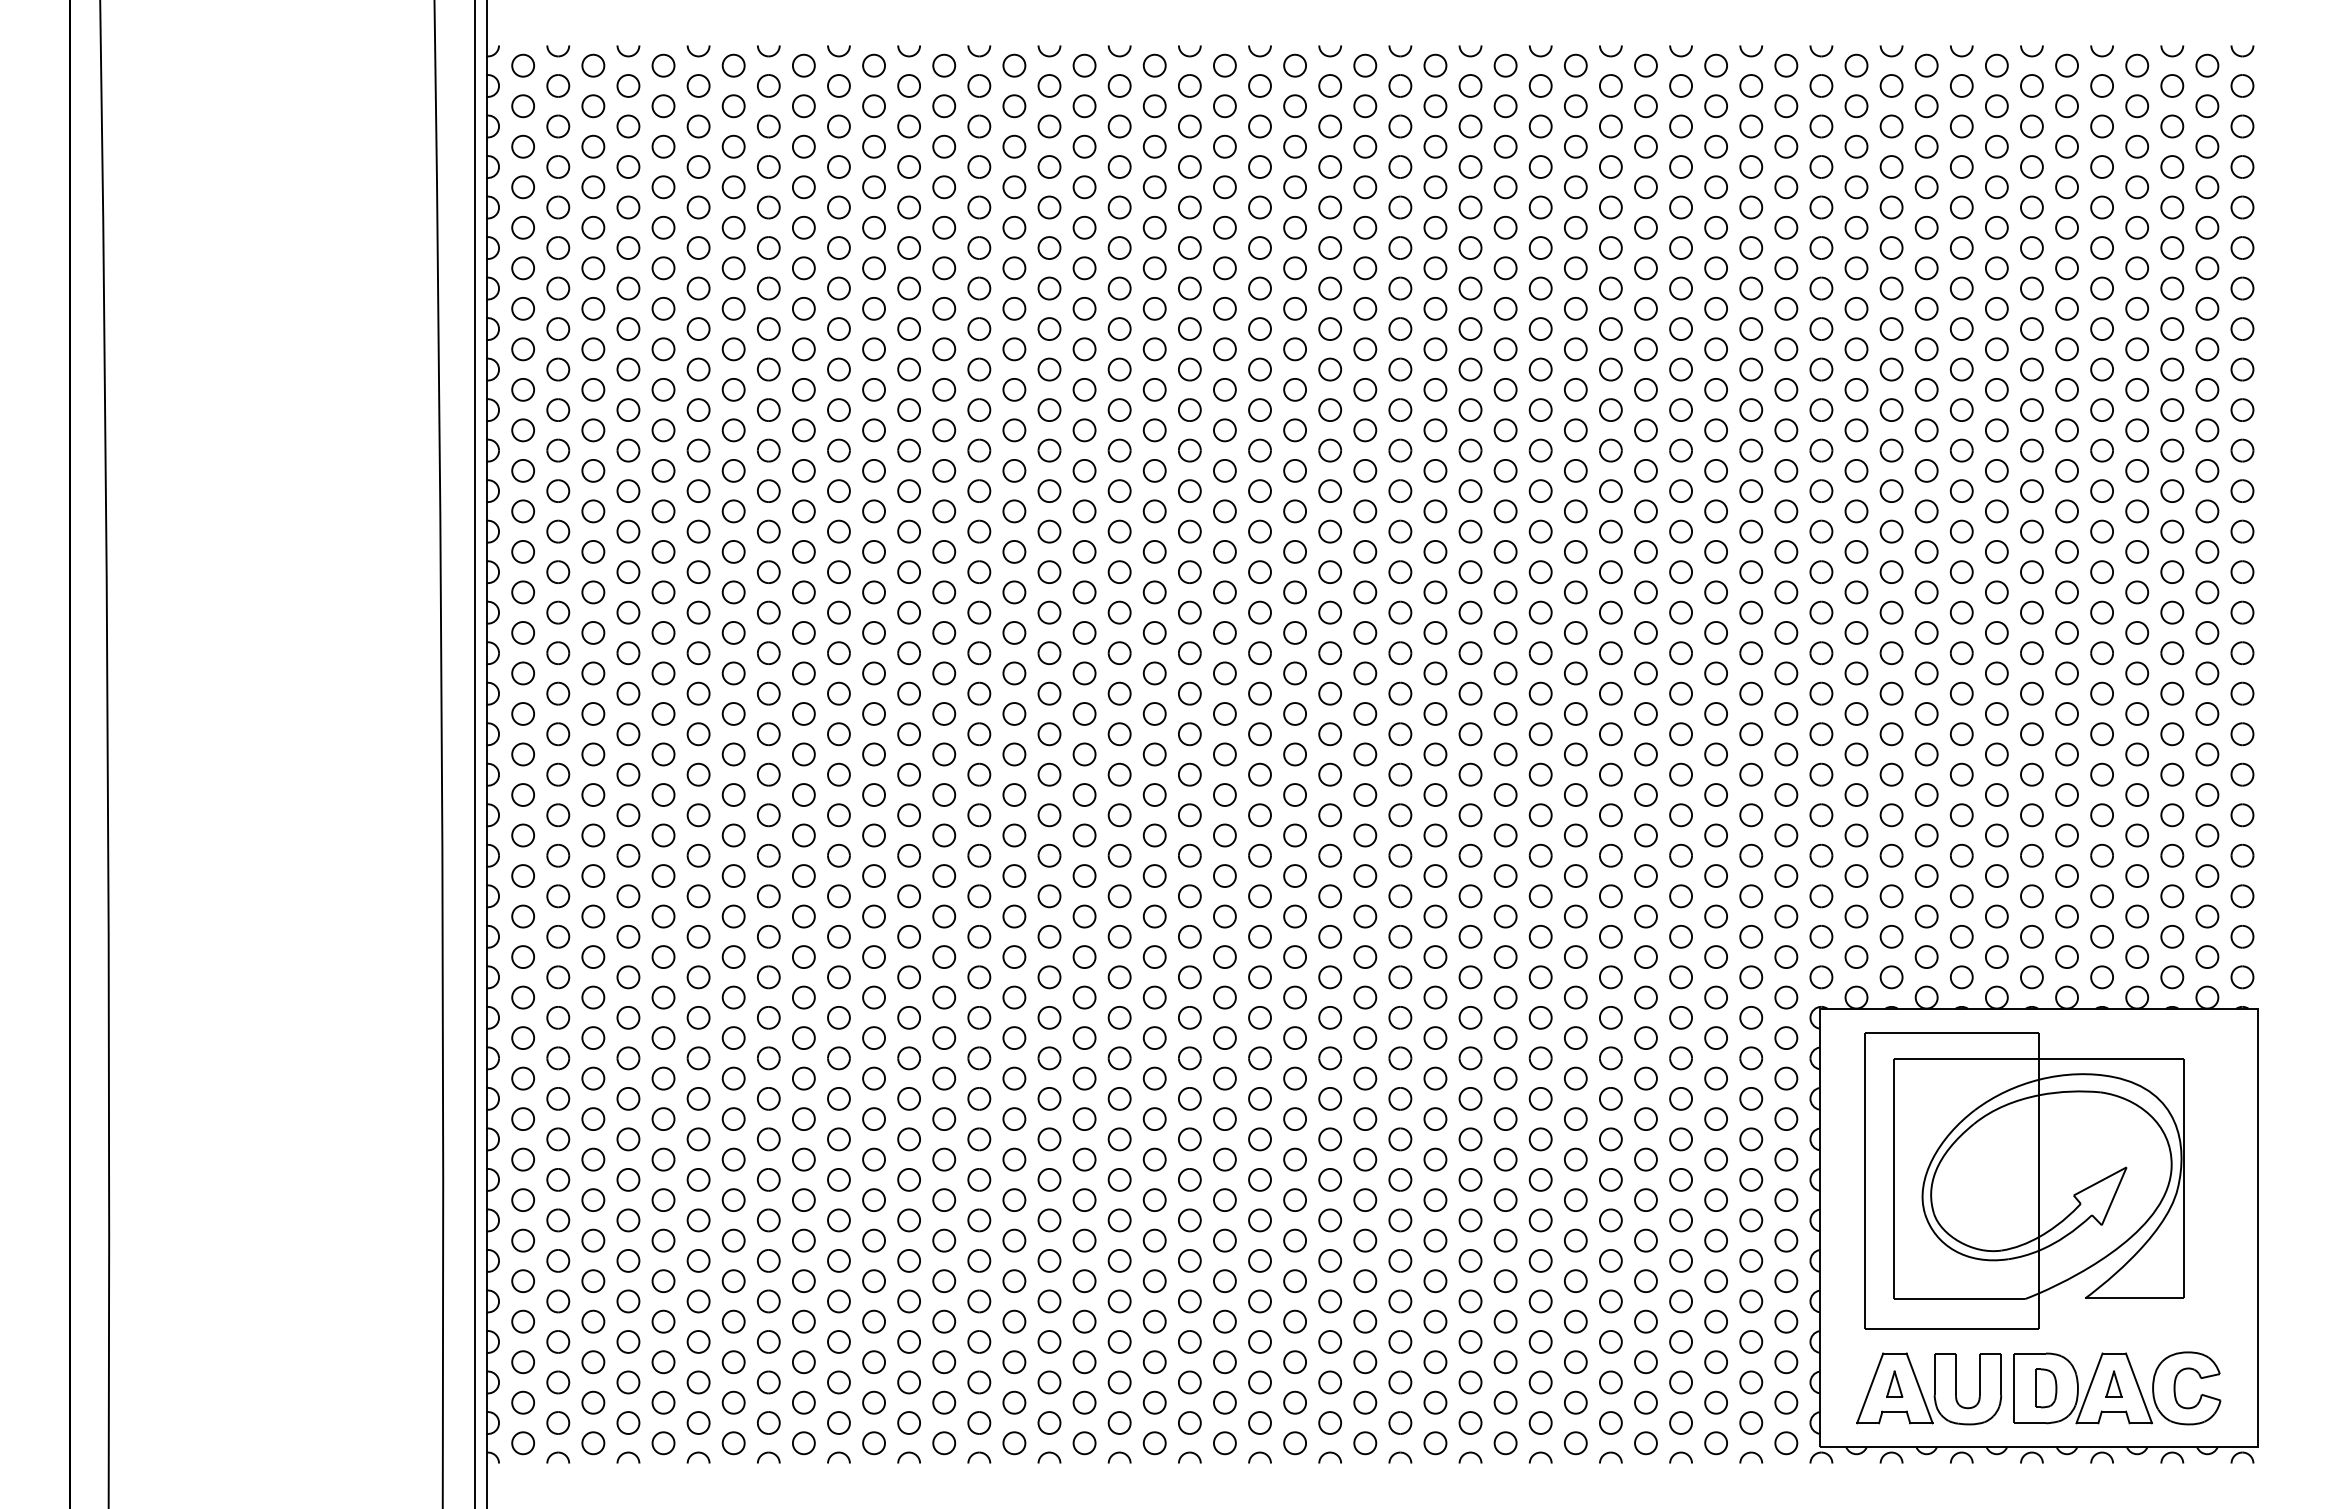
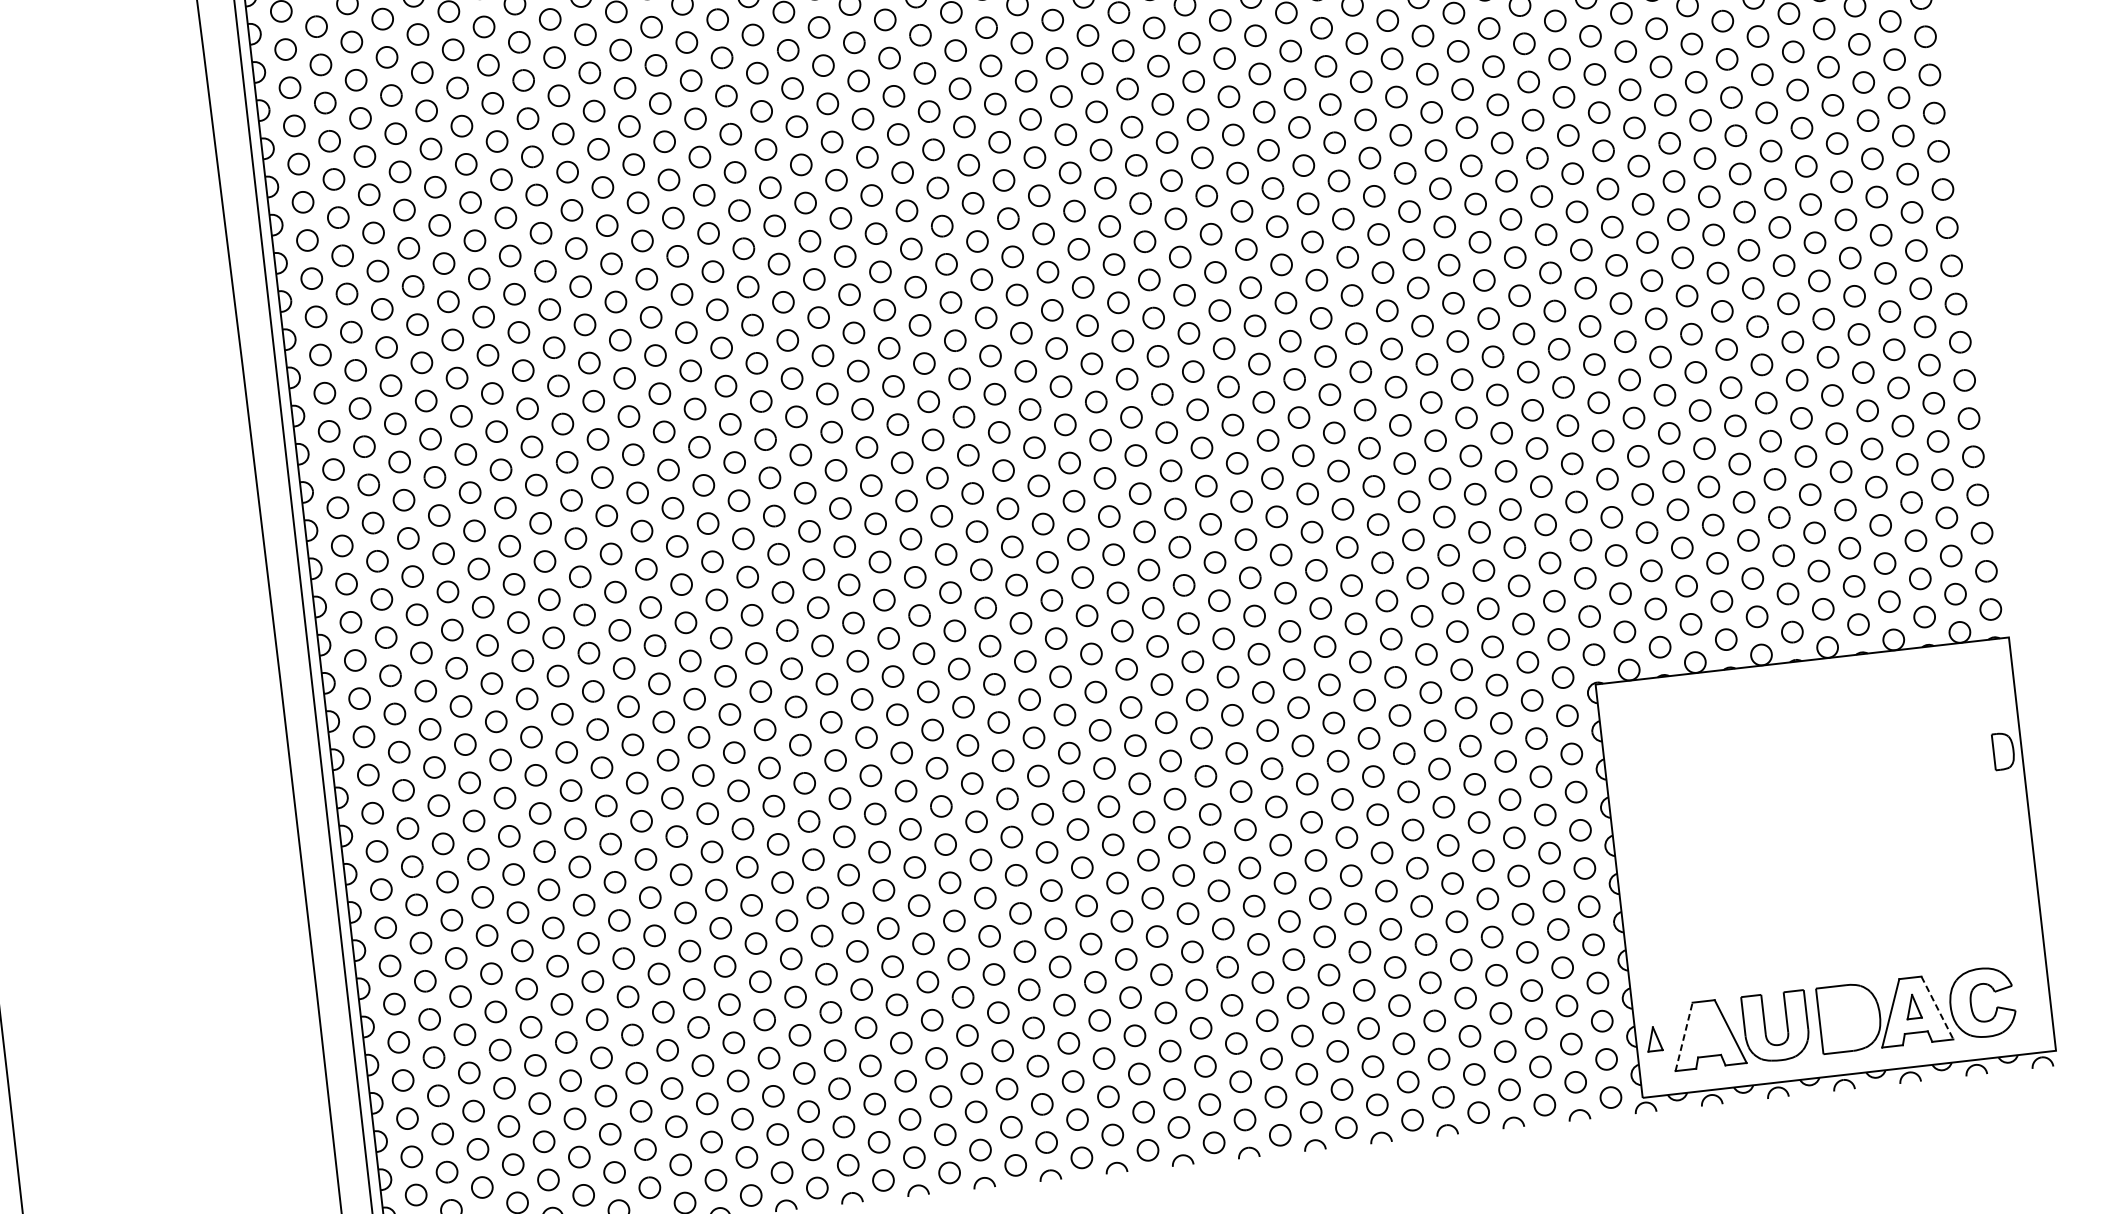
part: (2024, 1180) -> (1807, 824), removed
part: (1894, 1383) -> (1654, 1038), moved
line: (1870, 1387) -> (1684, 1036), solid -> dashed
part: (2046, 1388) -> (2004, 751), moved
line: (2139, 1388) -> (1937, 1008), solid -> dashed

